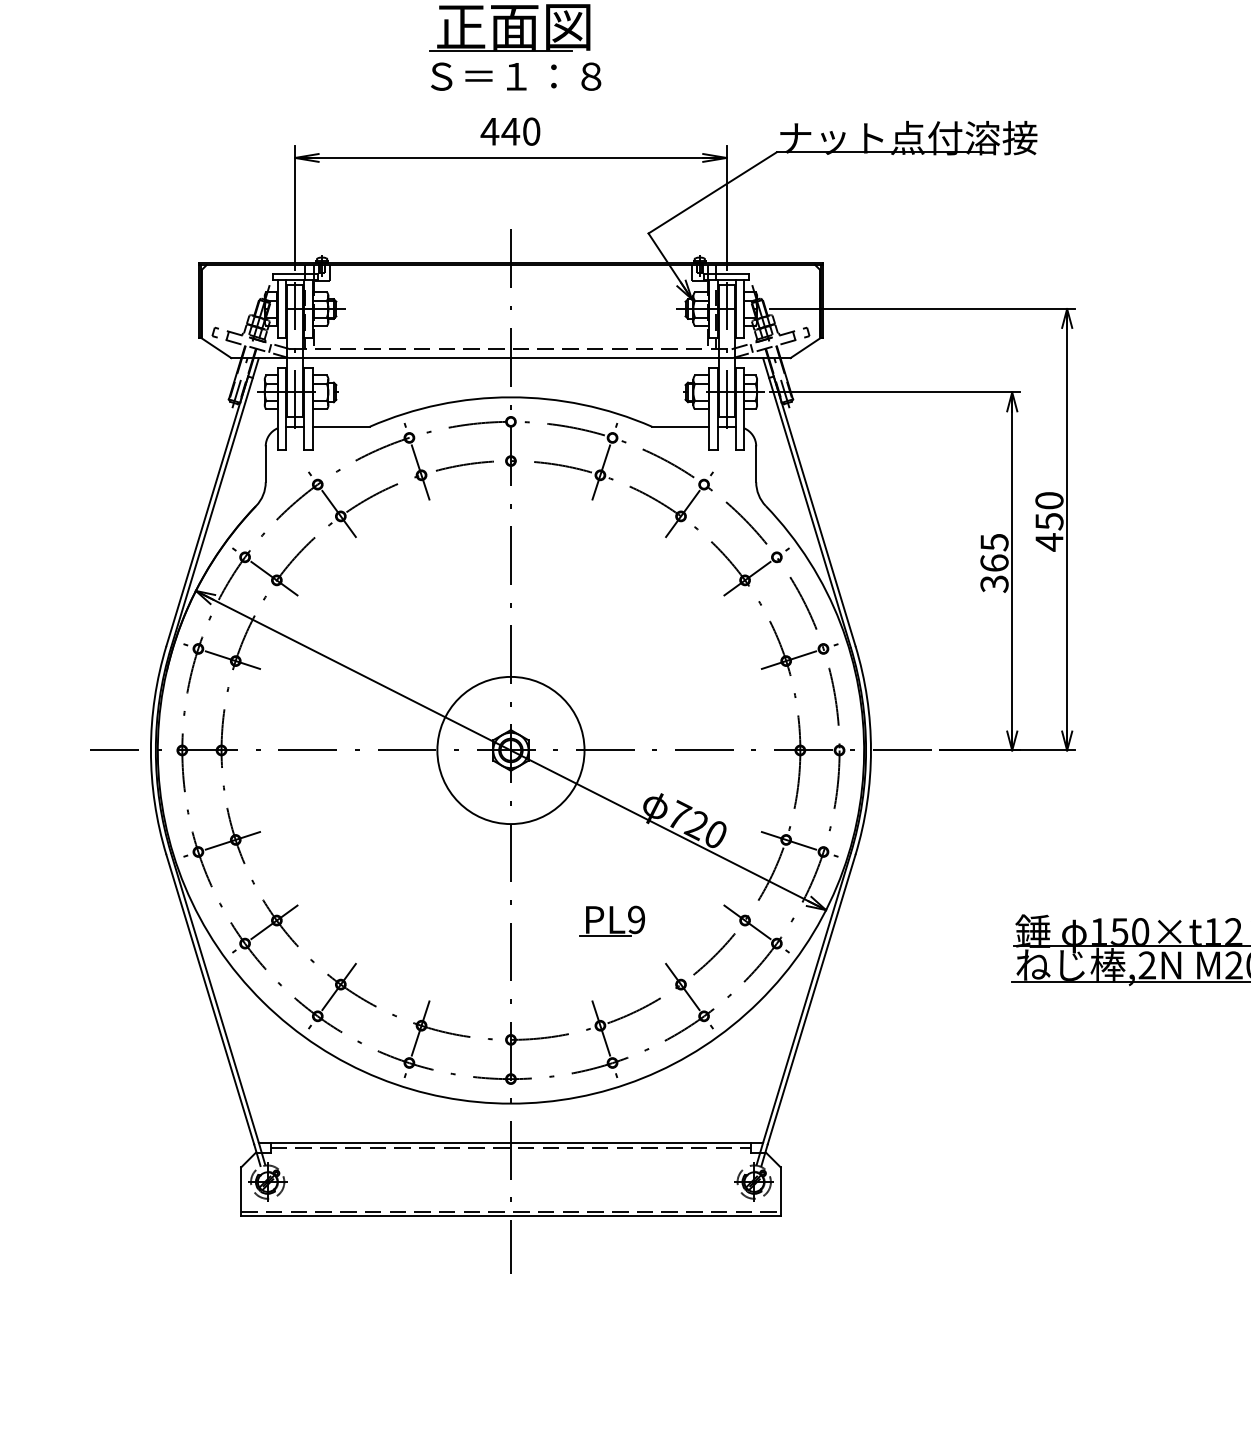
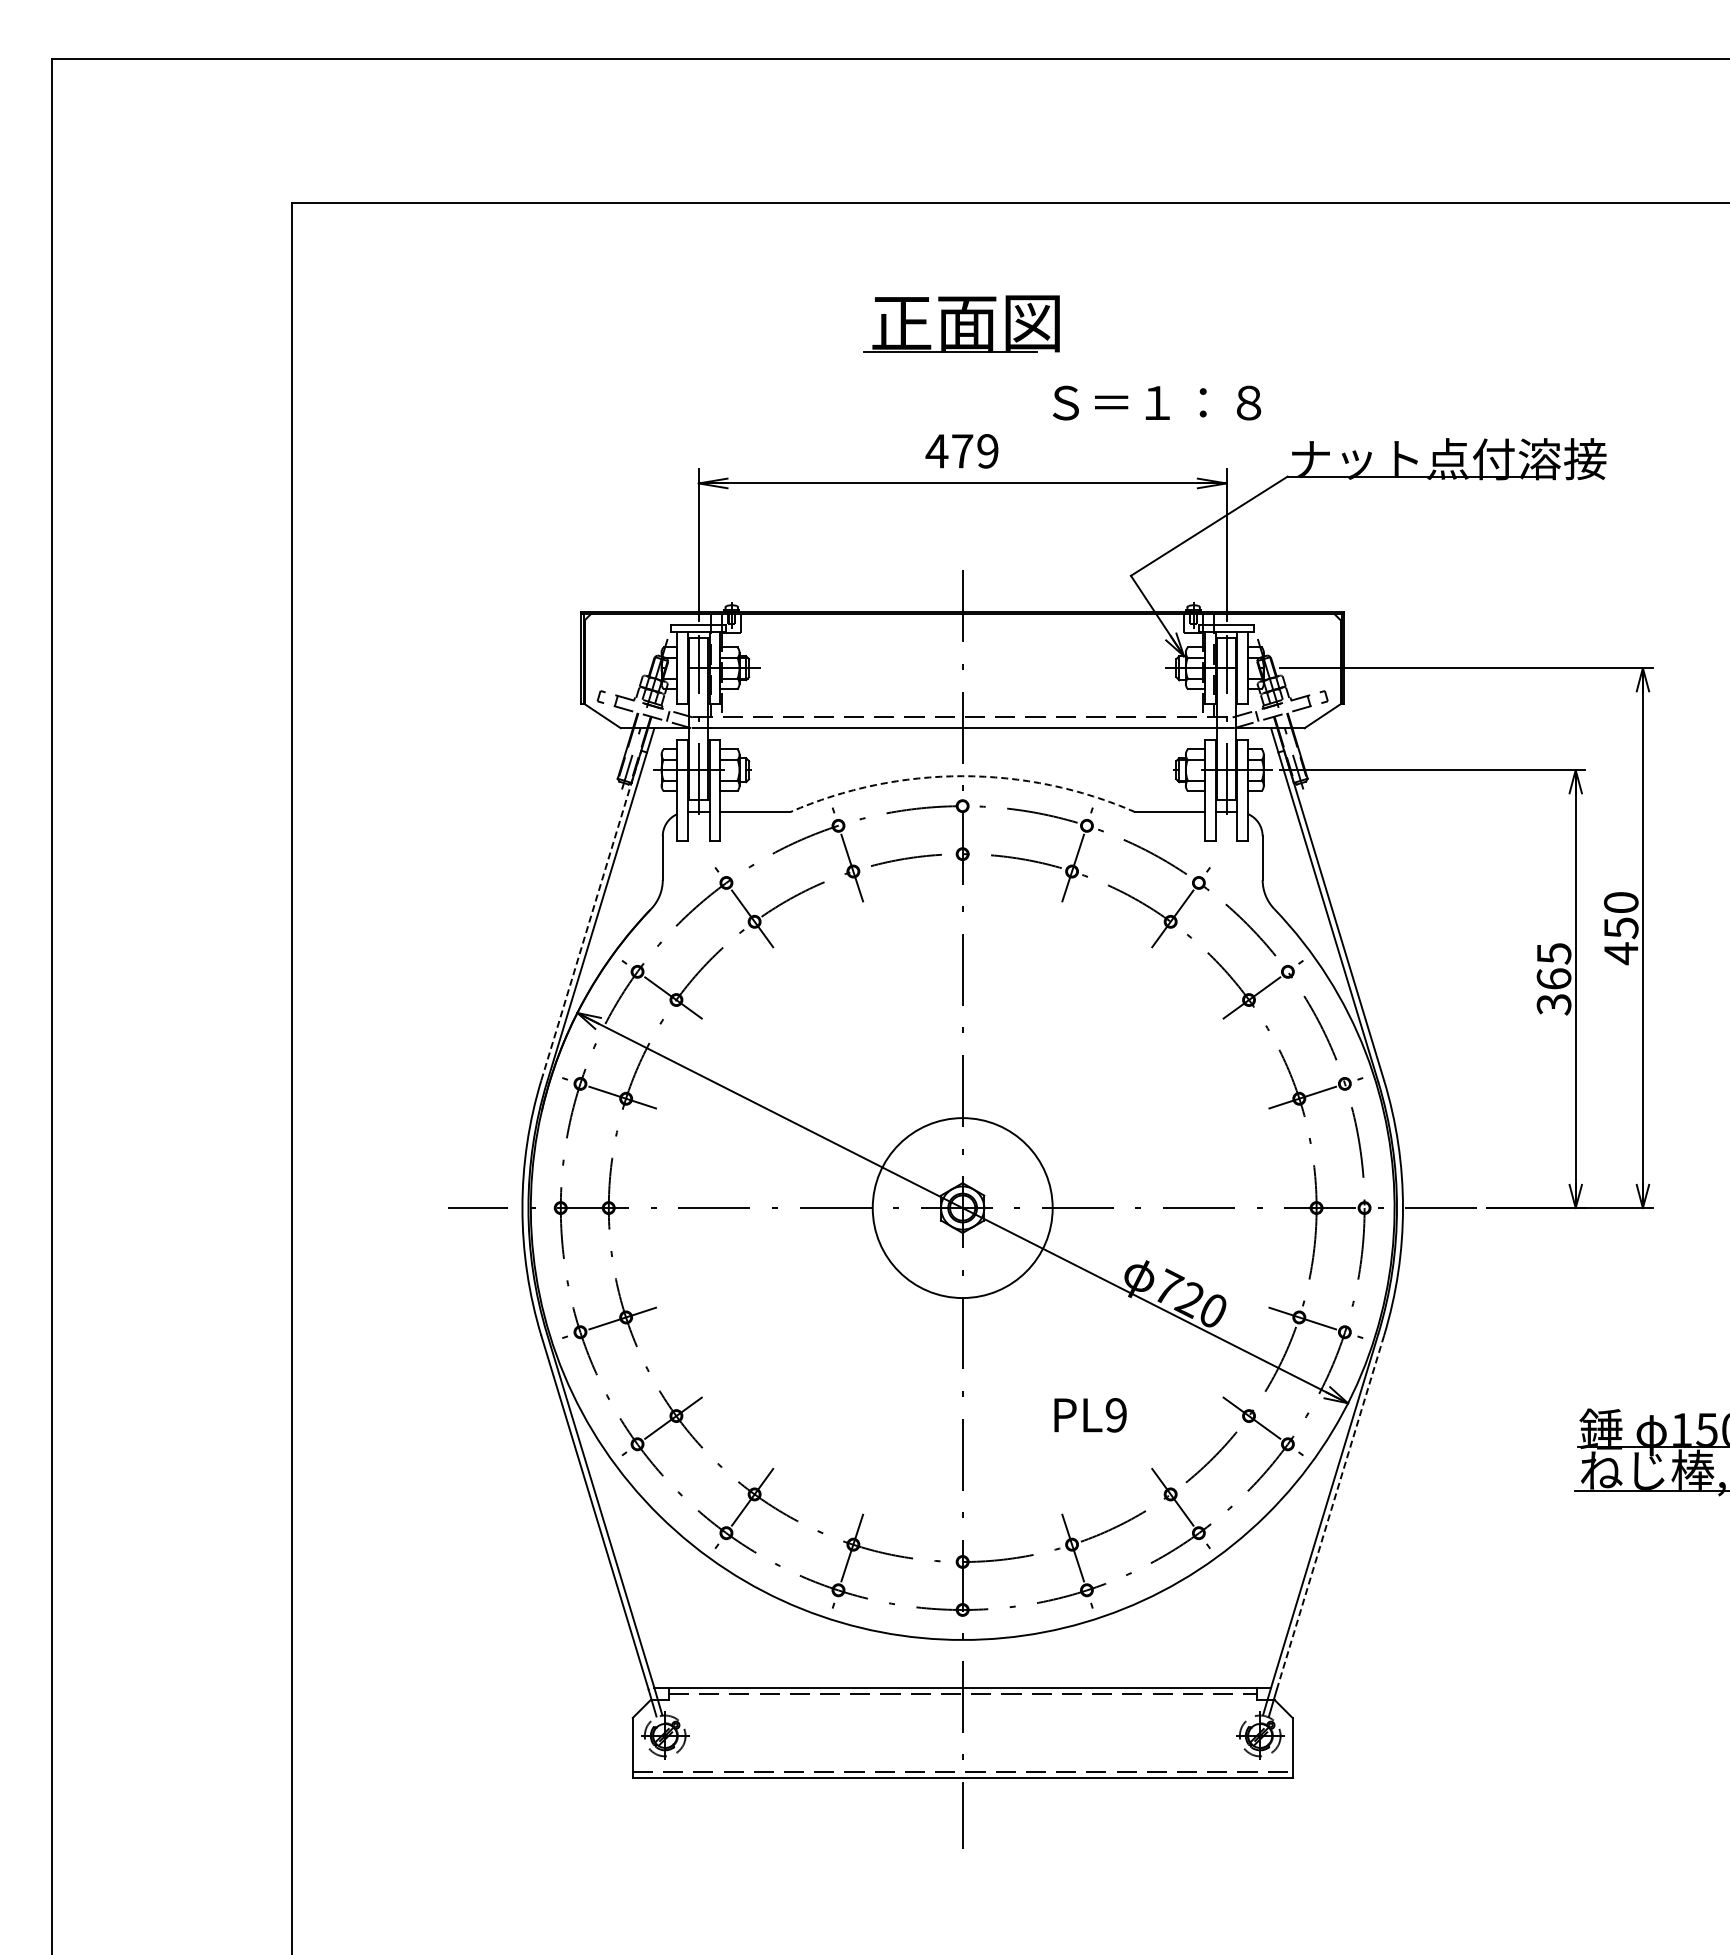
text: (515, 76) -> (1156, 402), moved
text: (520, 131) -> (974, 451), 440 -> 479
arc: (510, 397) -> (962, 776), solid -> dashed
line: (207, 511) -> (591, 915), solid -> dashed
line: (604, 936) -> (1077, 1435), removed
line: (811, 999) -> (1330, 1512), solid -> dashed

